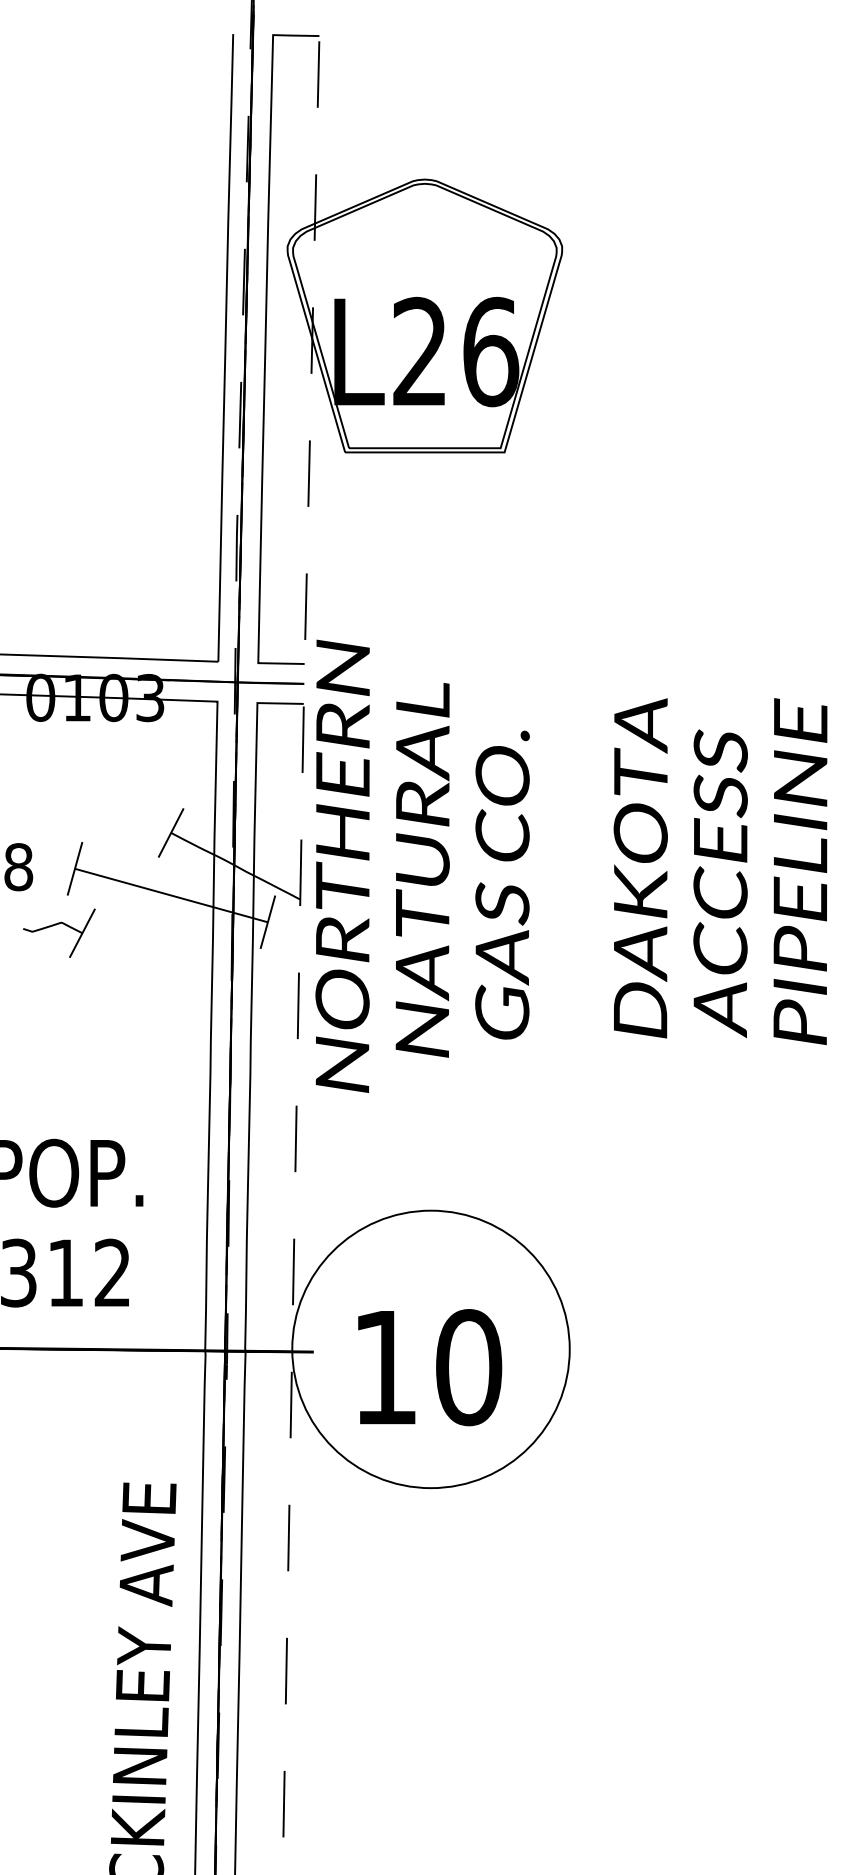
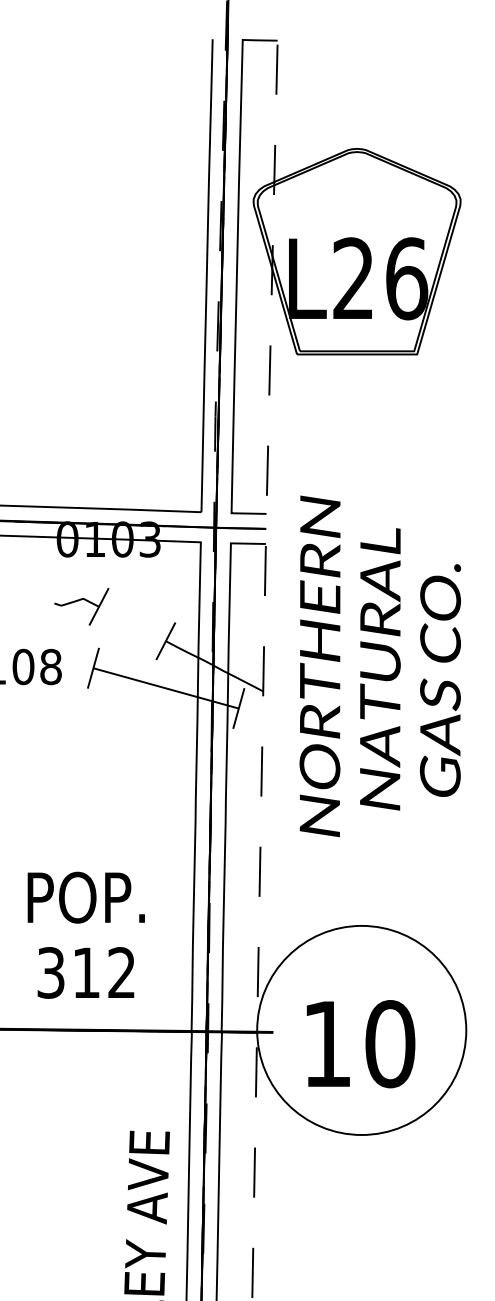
text: (422, 865) -> (380, 665), moved
part: (56, 925) -> (79, 600), moved

